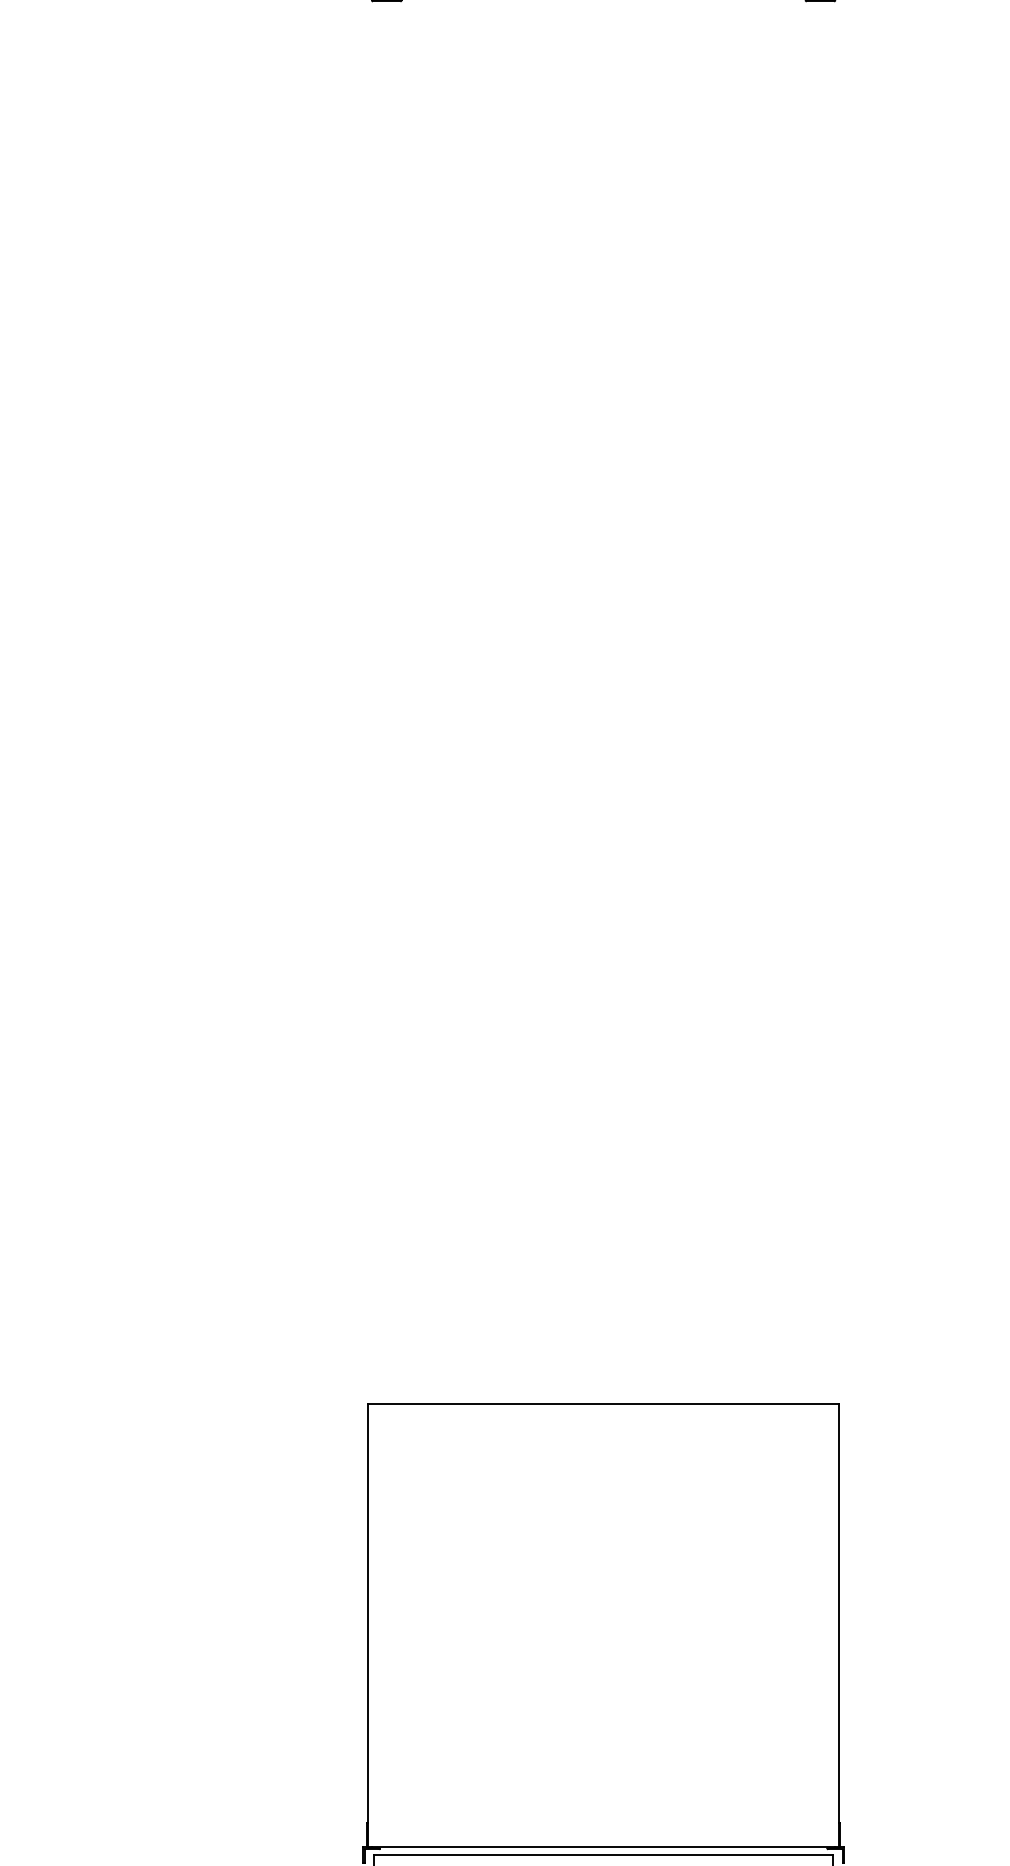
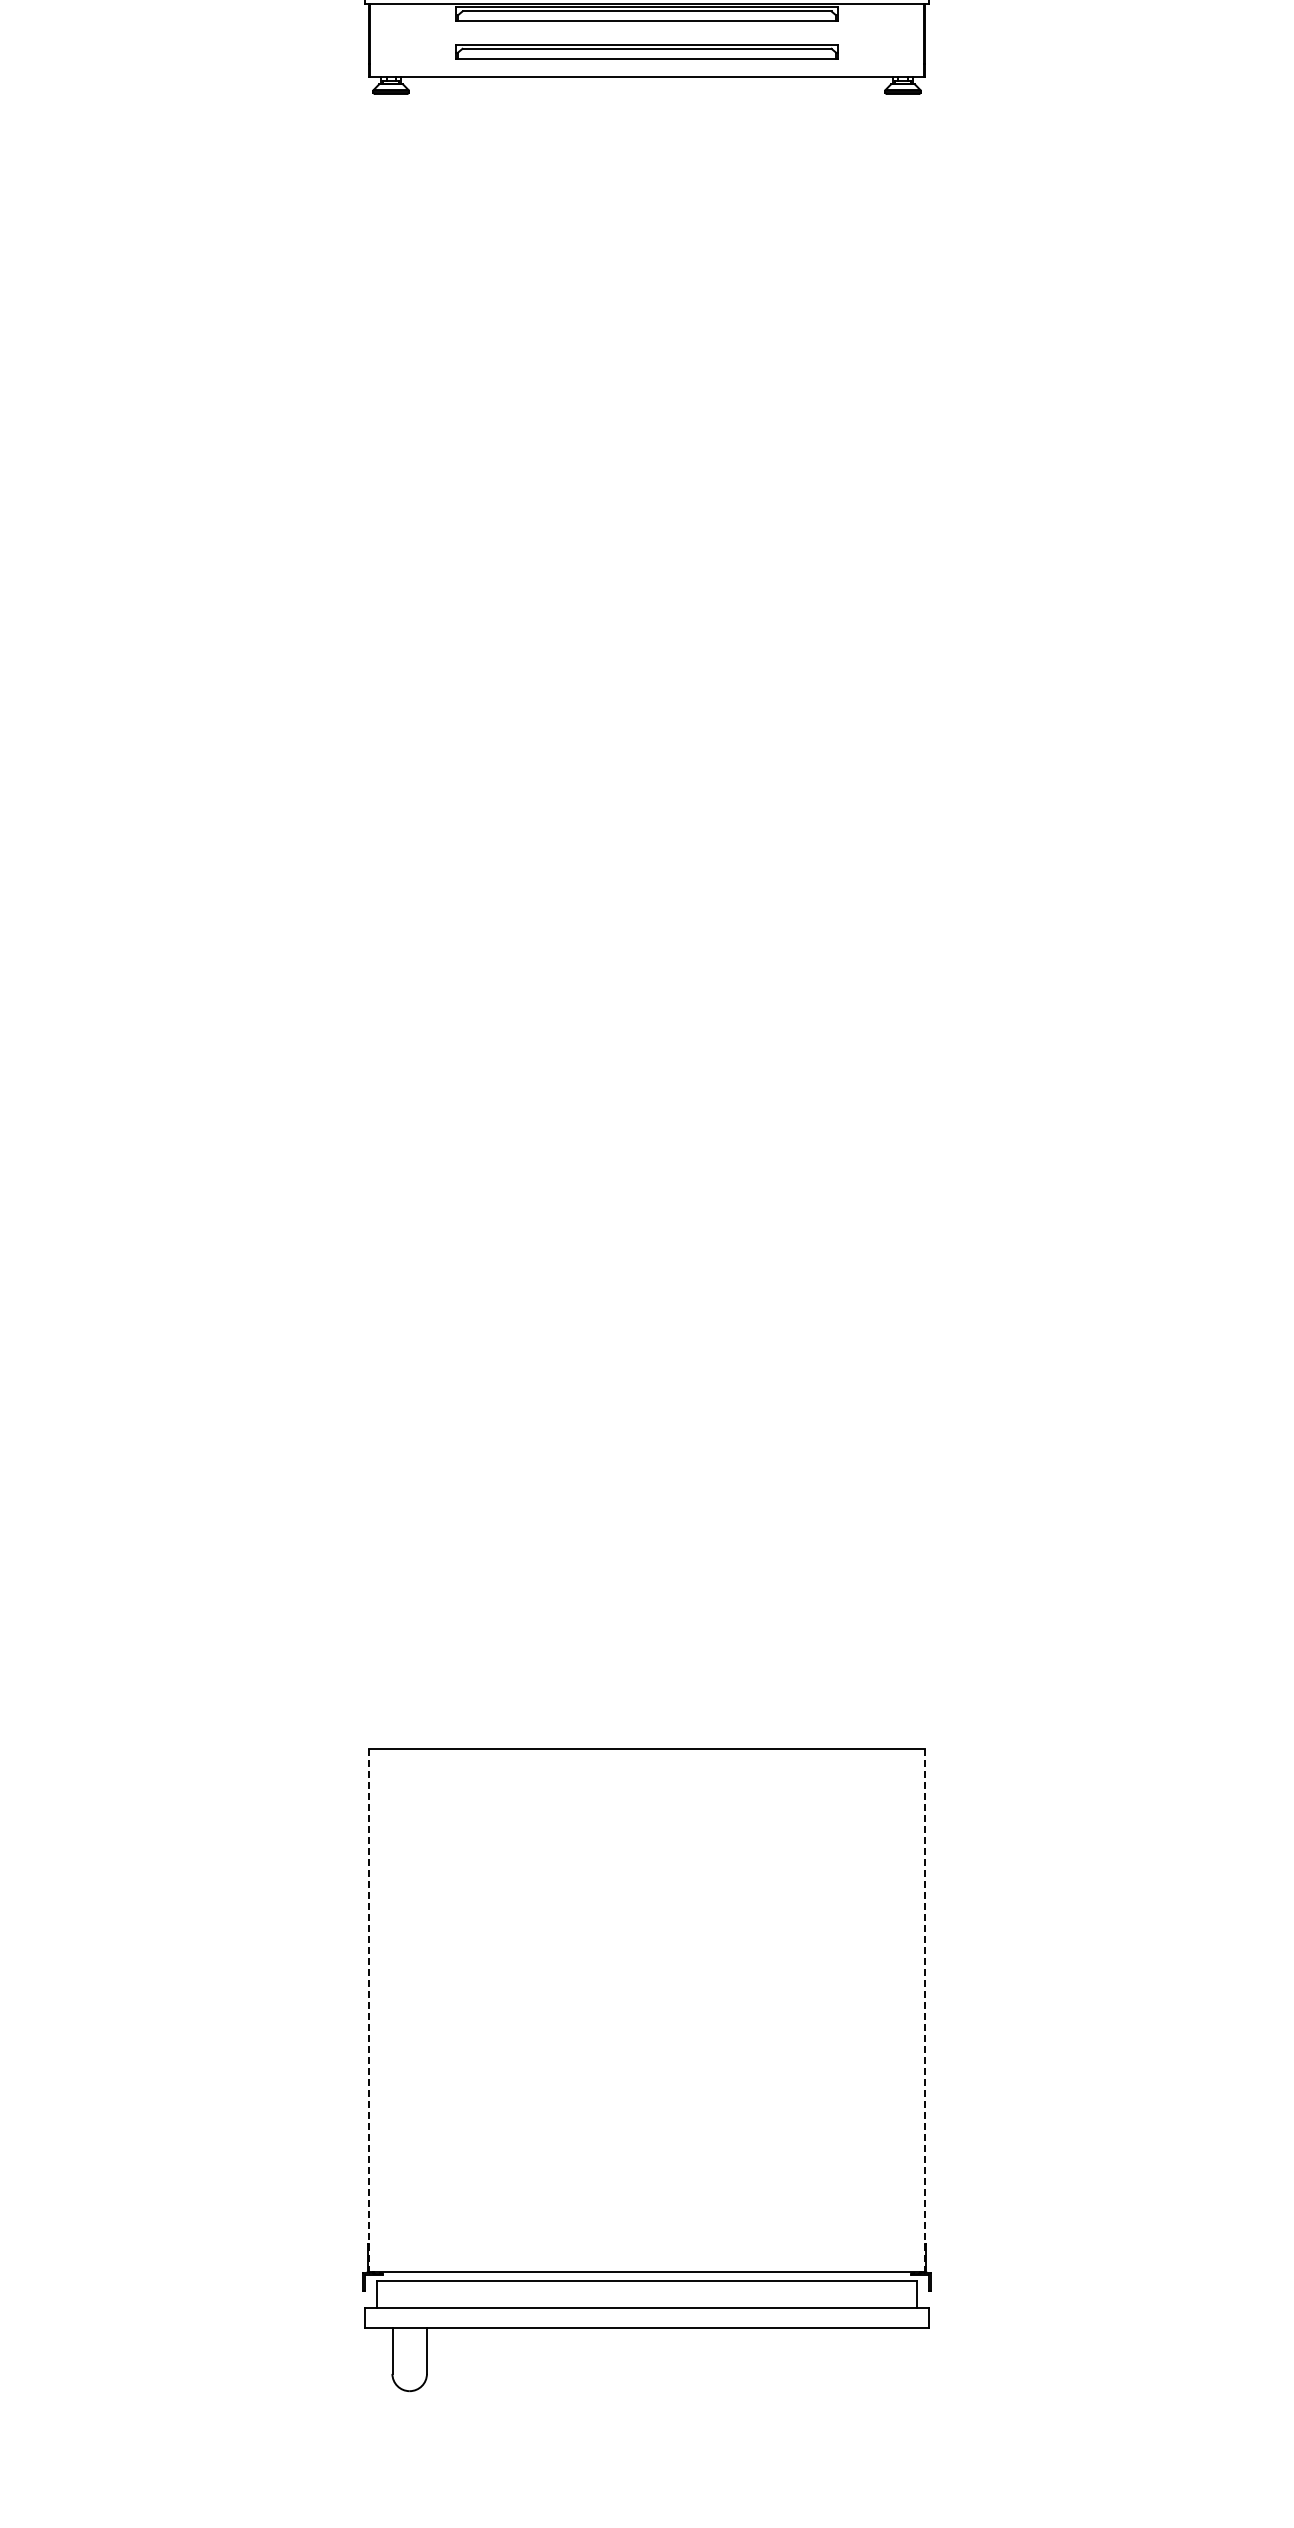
line: (368, 1625) -> (369, 2010), solid -> dashed
line: (838, 1625) -> (924, 2010), solid -> dashed

